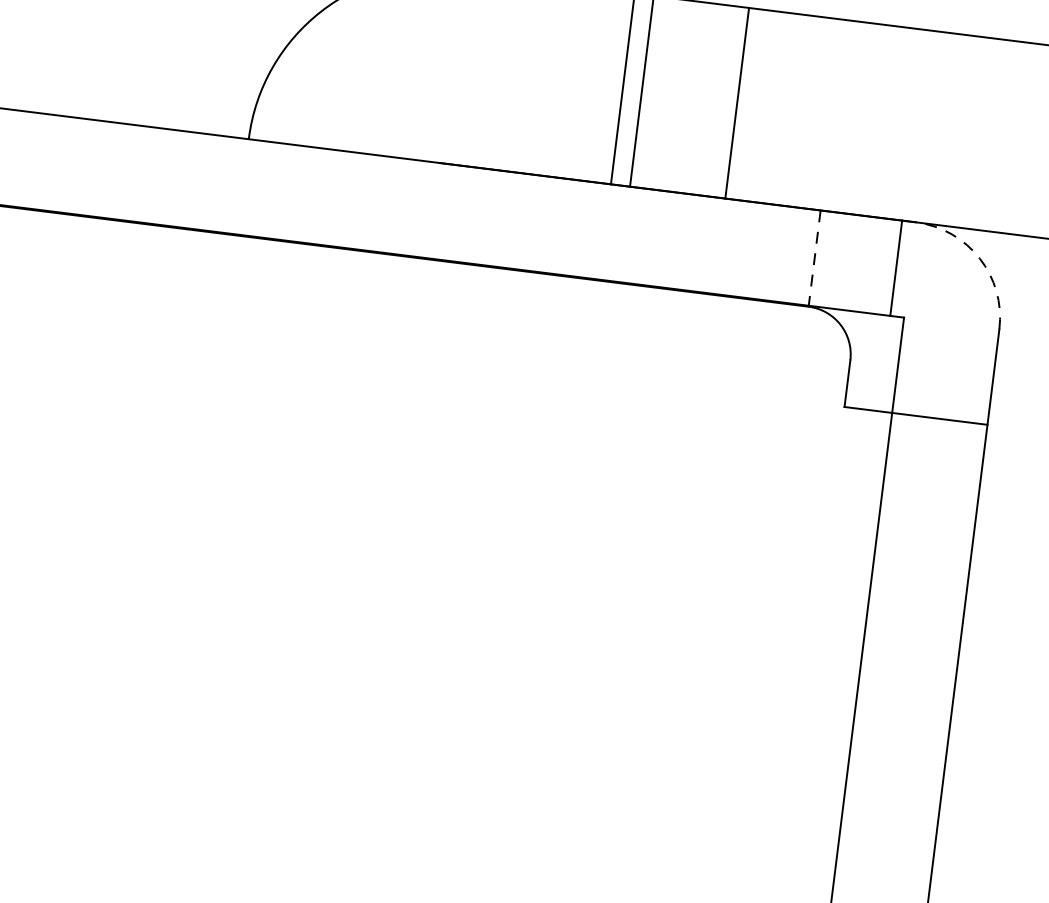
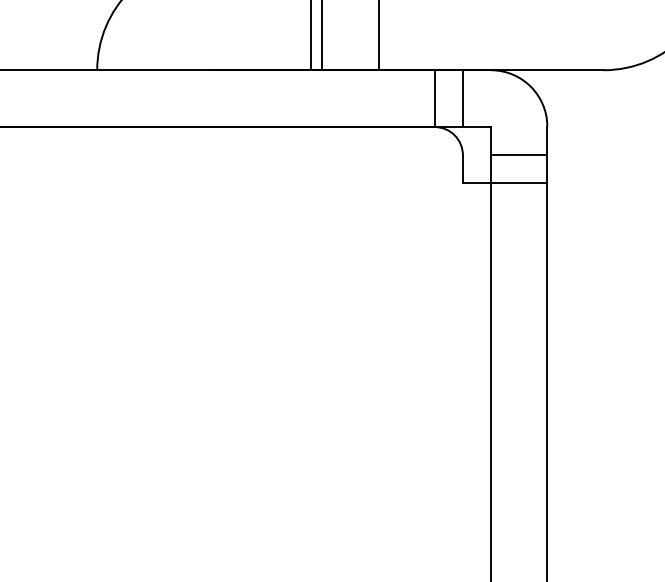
line: (814, 258) -> (434, 98), dashed -> solid
arc: (979, 258) -> (530, 86), dashed -> solid
line: (895, 268) -> (462, 98), moved
line: (946, 371) -> (519, 154), added

